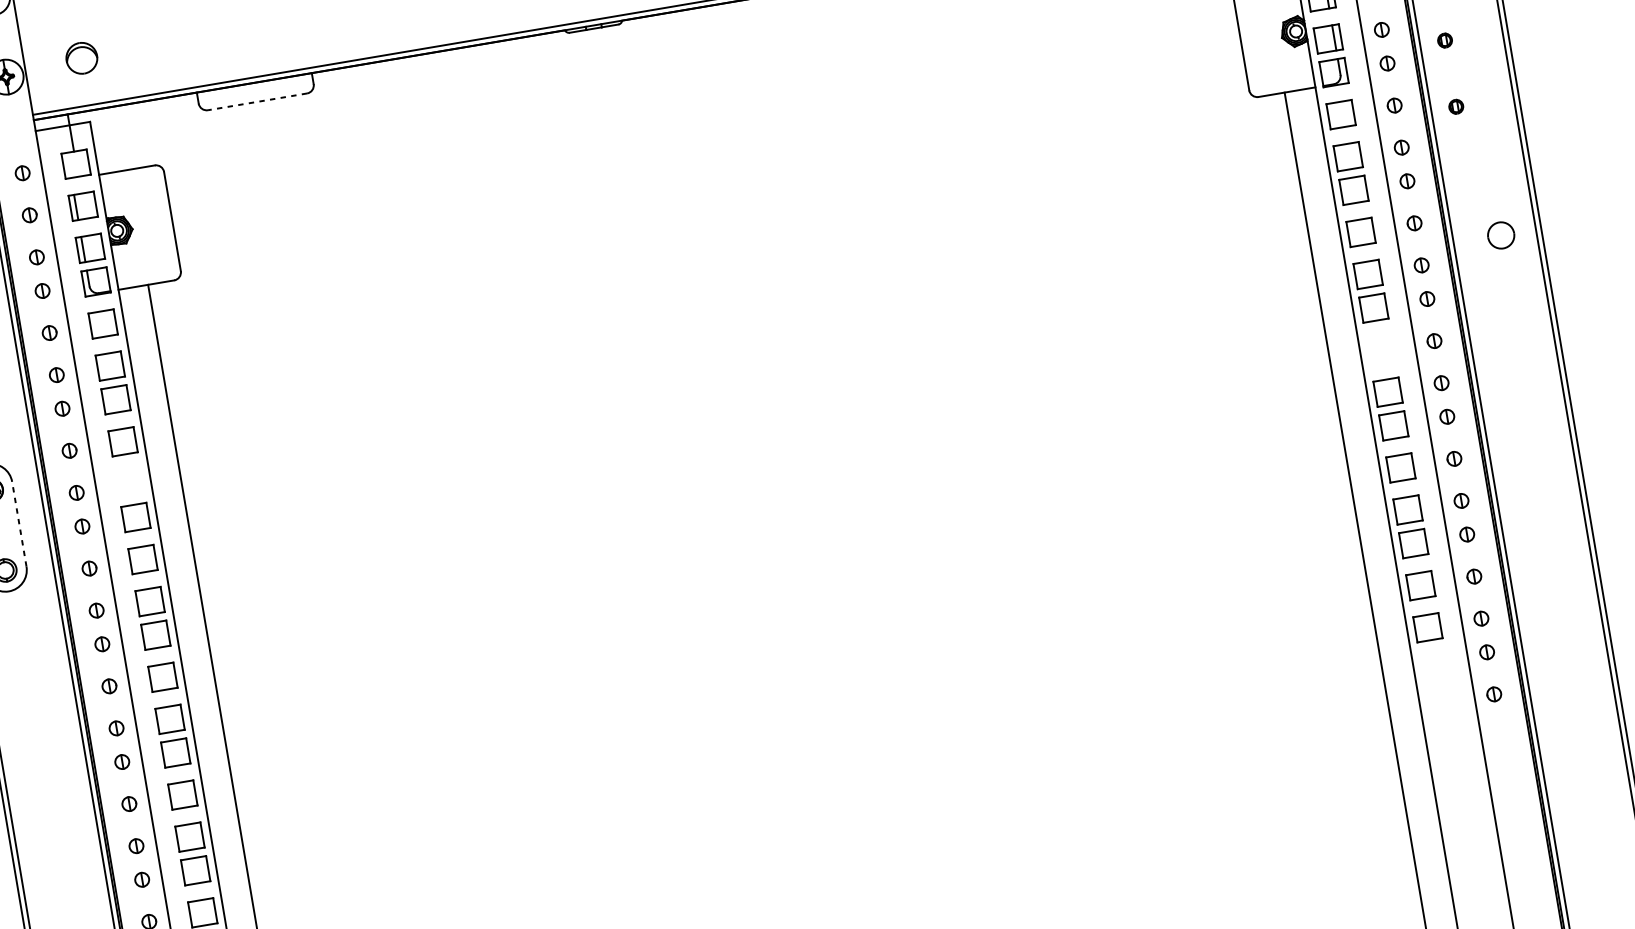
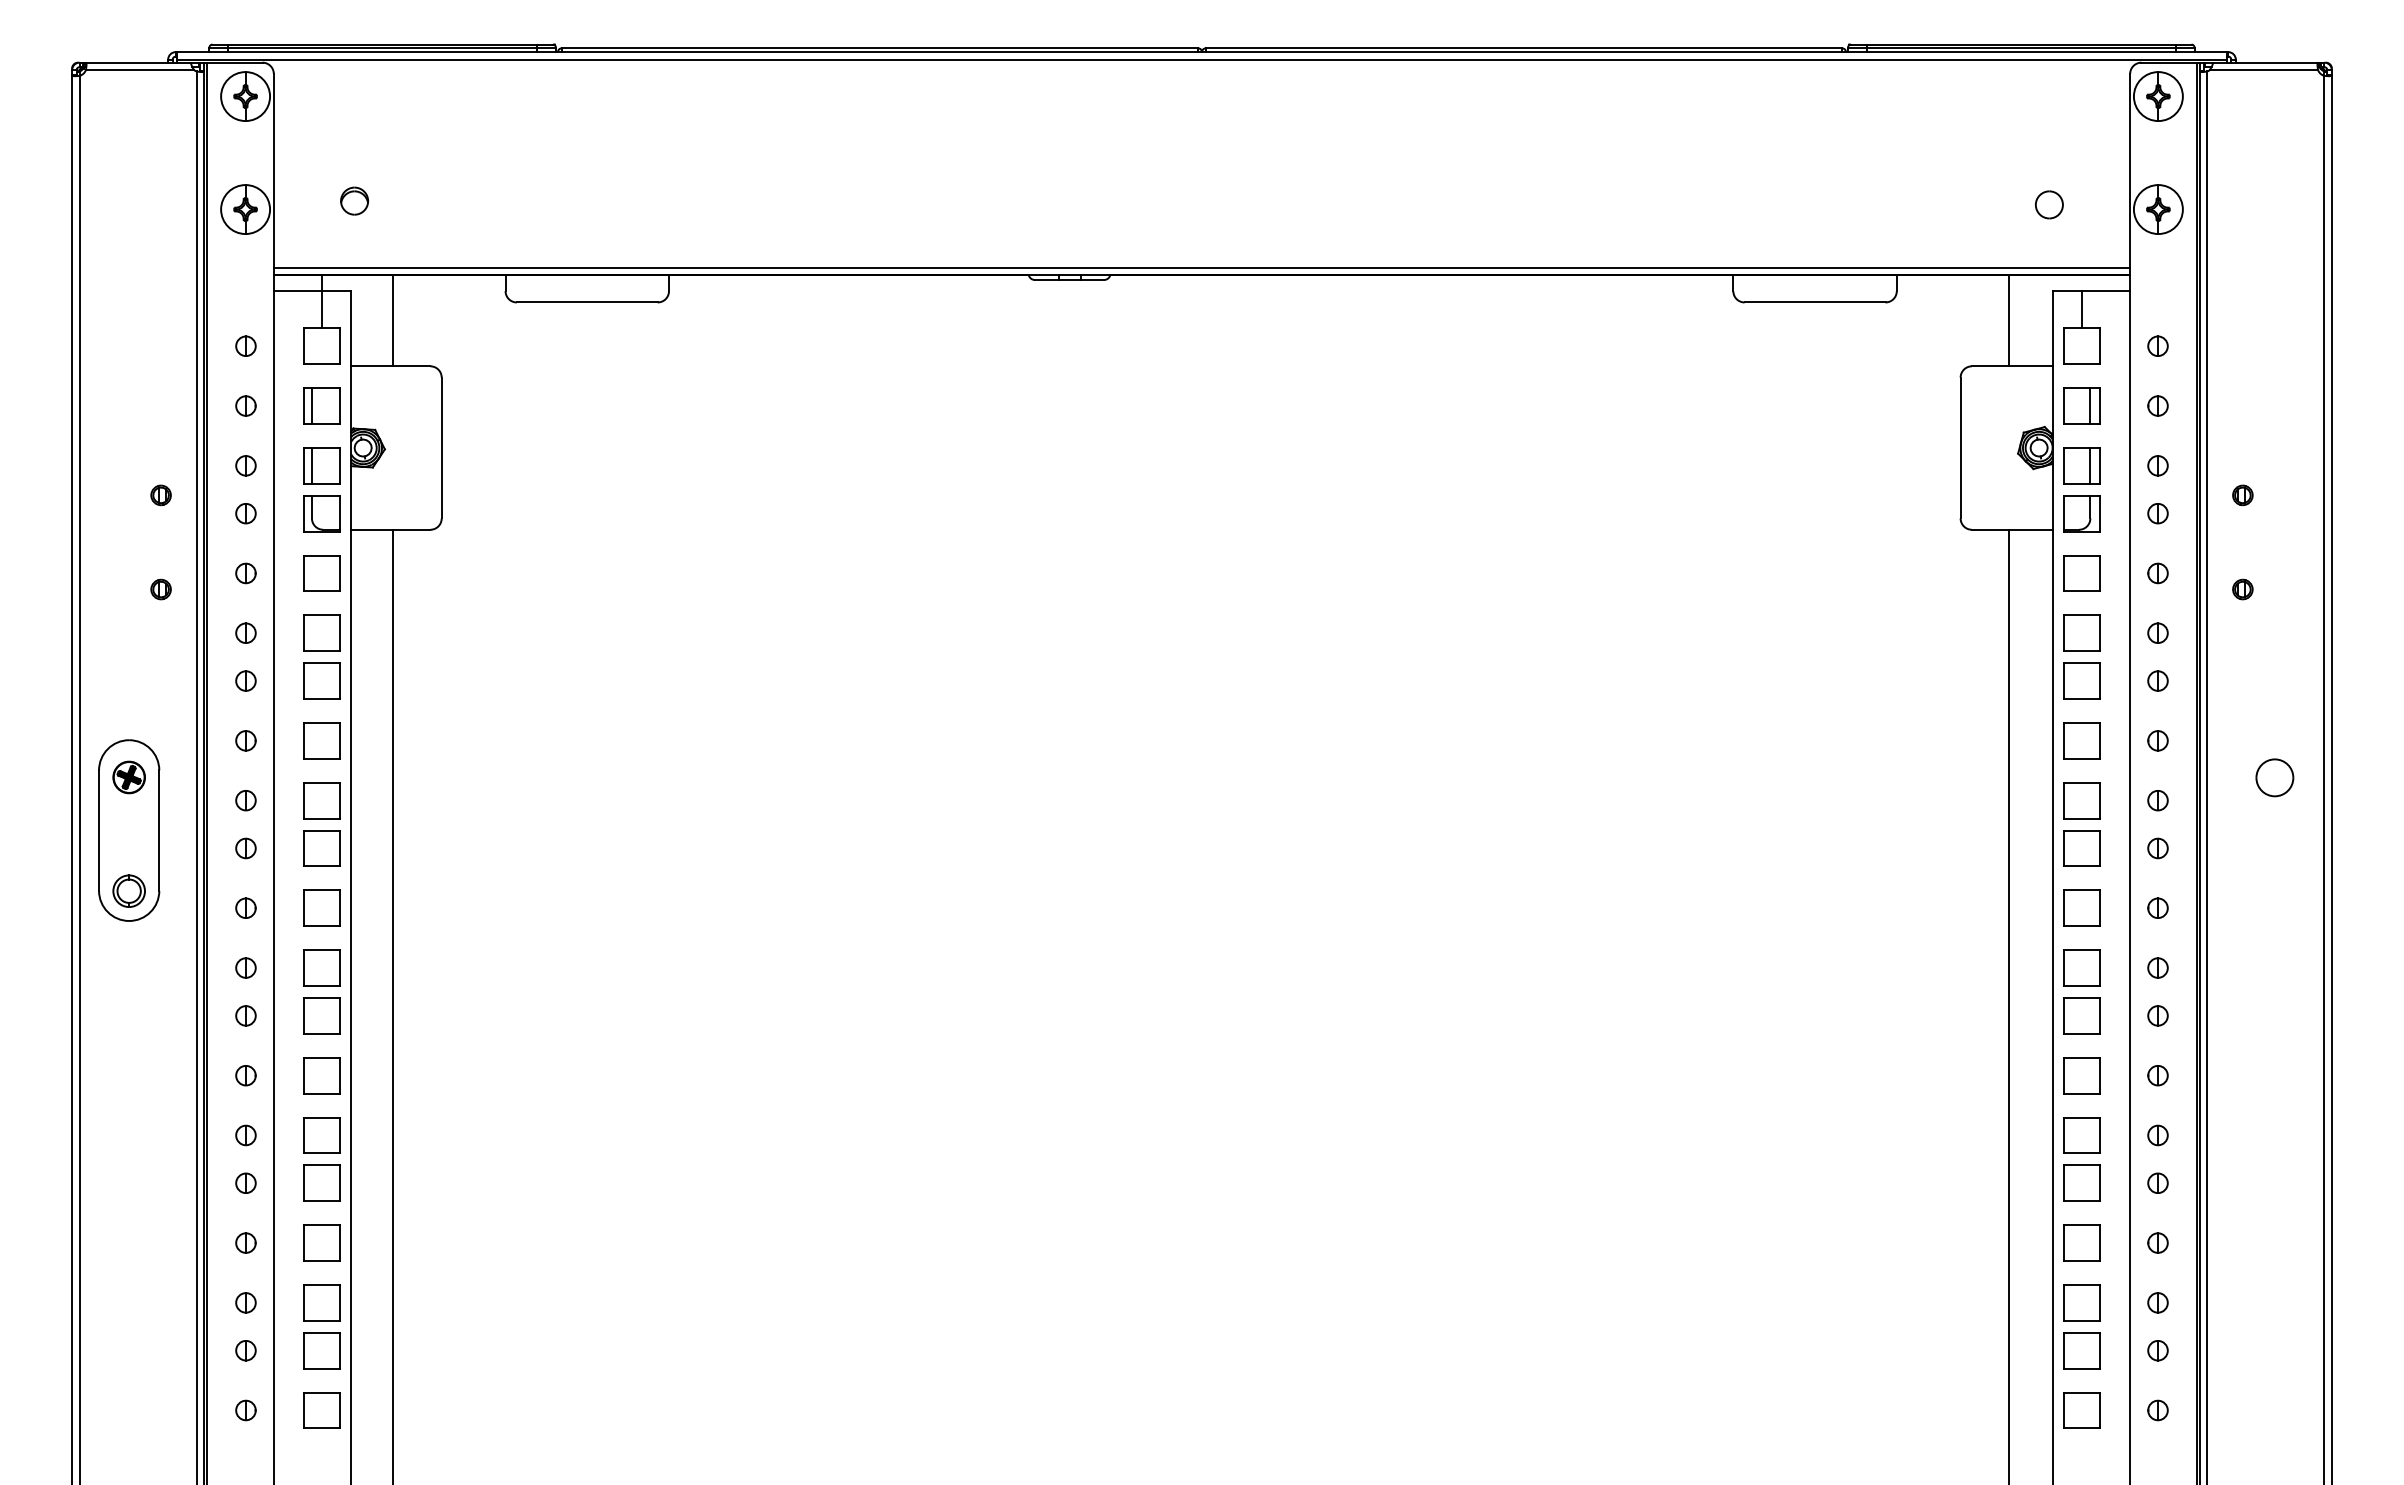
part: (81, 57) -> (354, 200), size x0.62
line: (257, 101) -> (586, 302), dashed -> solid
line: (123, 137) -> (393, 320), added
part: (1380, 349) -> (2081, 907), added
part: (129, 483) -> (321, 800), added
line: (19, 524) -> (159, 830), dashed -> solid
part: (1433, 661) -> (2081, 1350), added
part: (1440, 703) -> (2081, 1410), added

